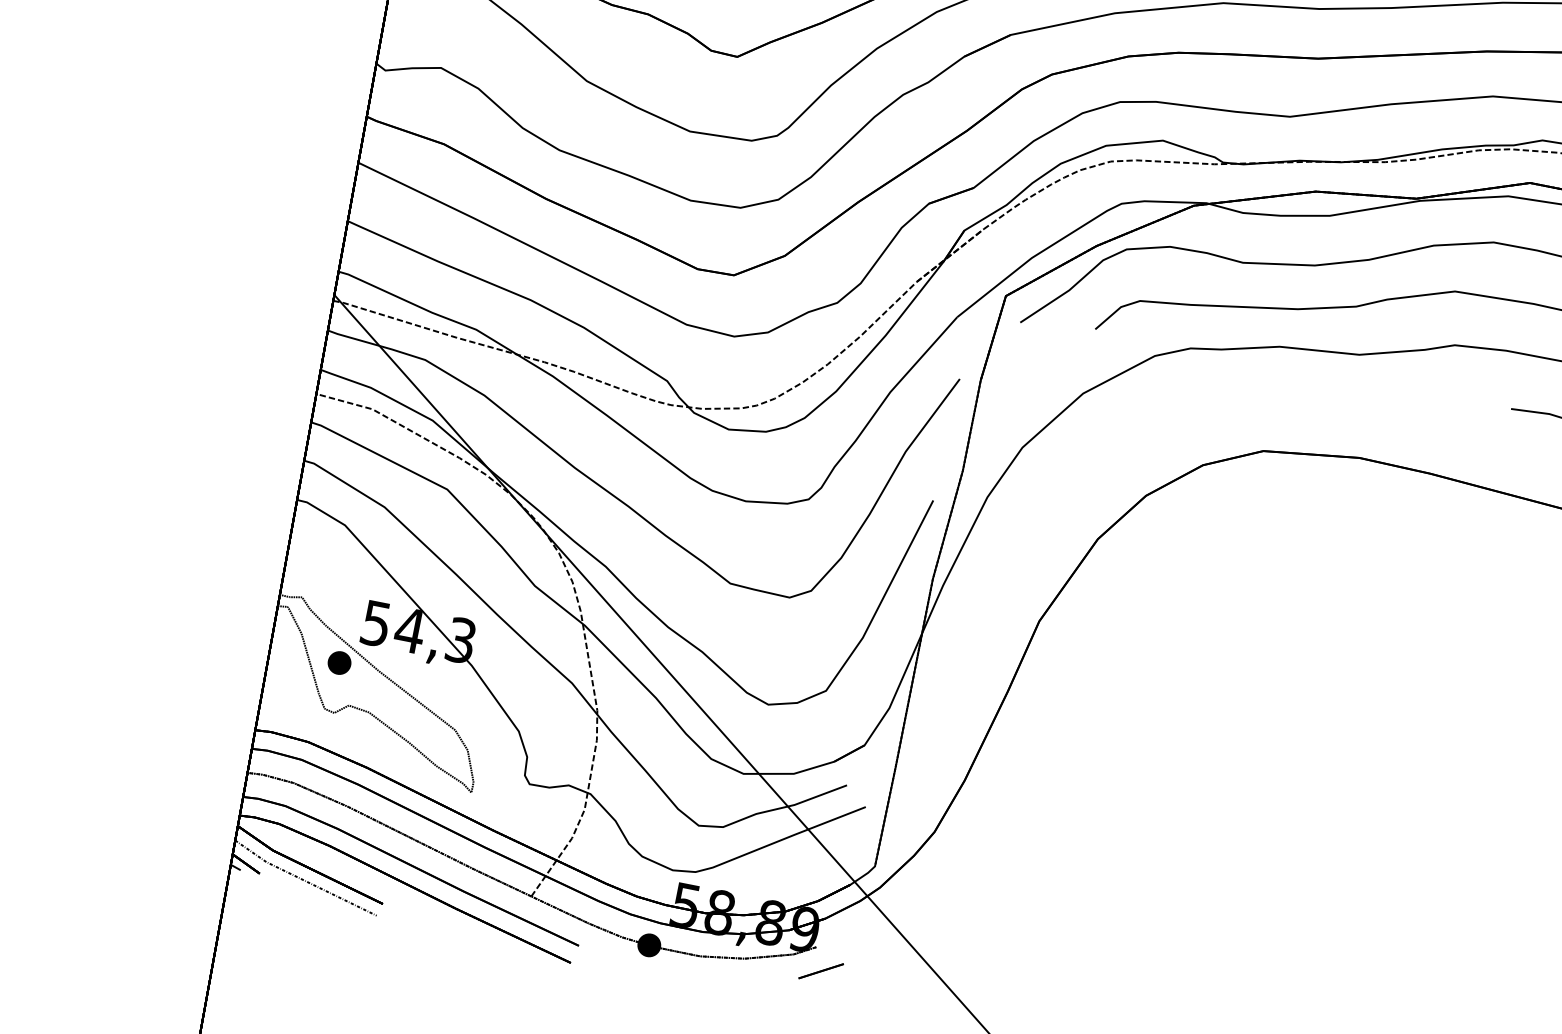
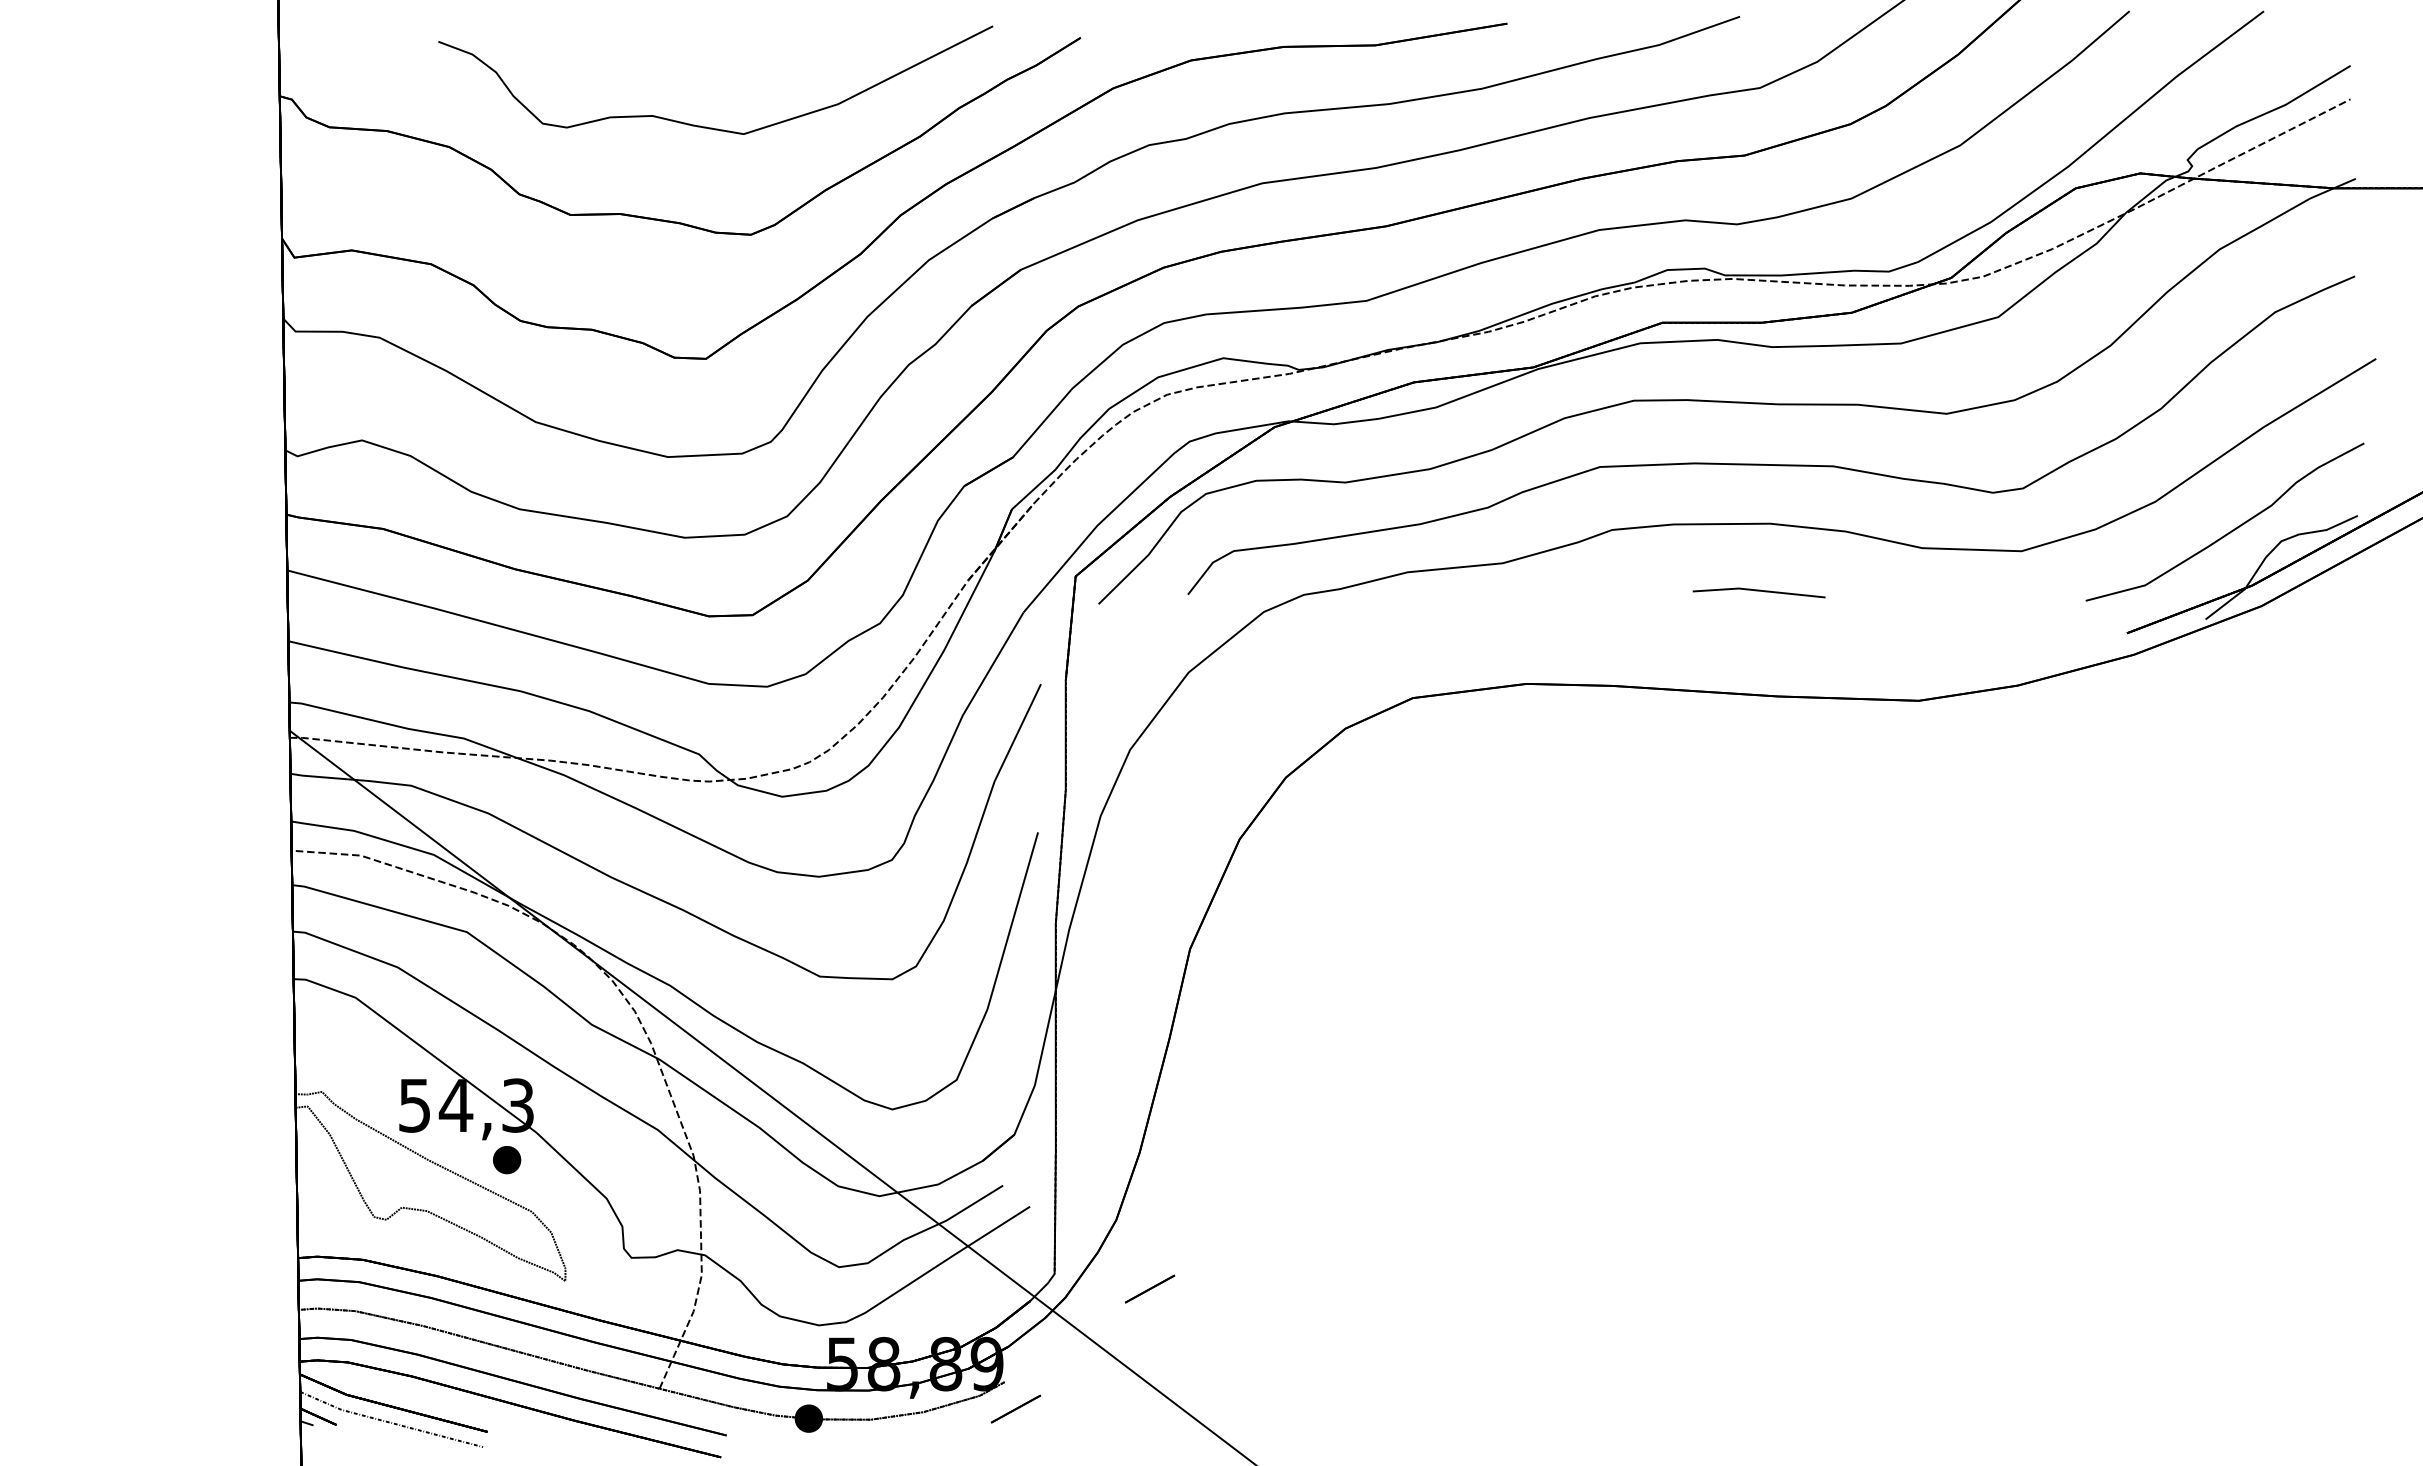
part: (339, 663) -> (507, 1160), moved
line: (950, 893) -> (1149, 1288), added

